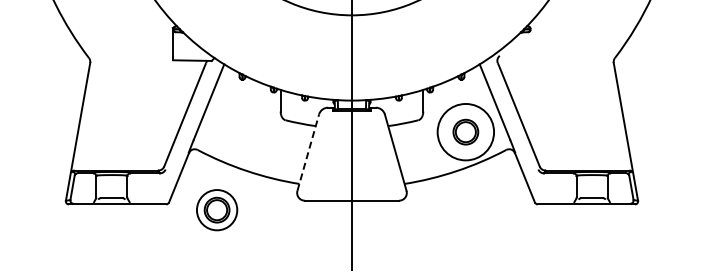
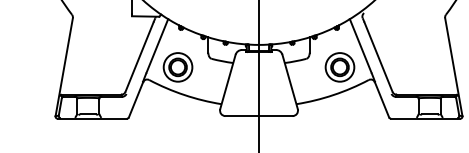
circle: (465, 132) -> (339, 67), size x0.71
line: (308, 152) -> (228, 81), dashed -> solid
part: (217, 210) -> (178, 67), moved

